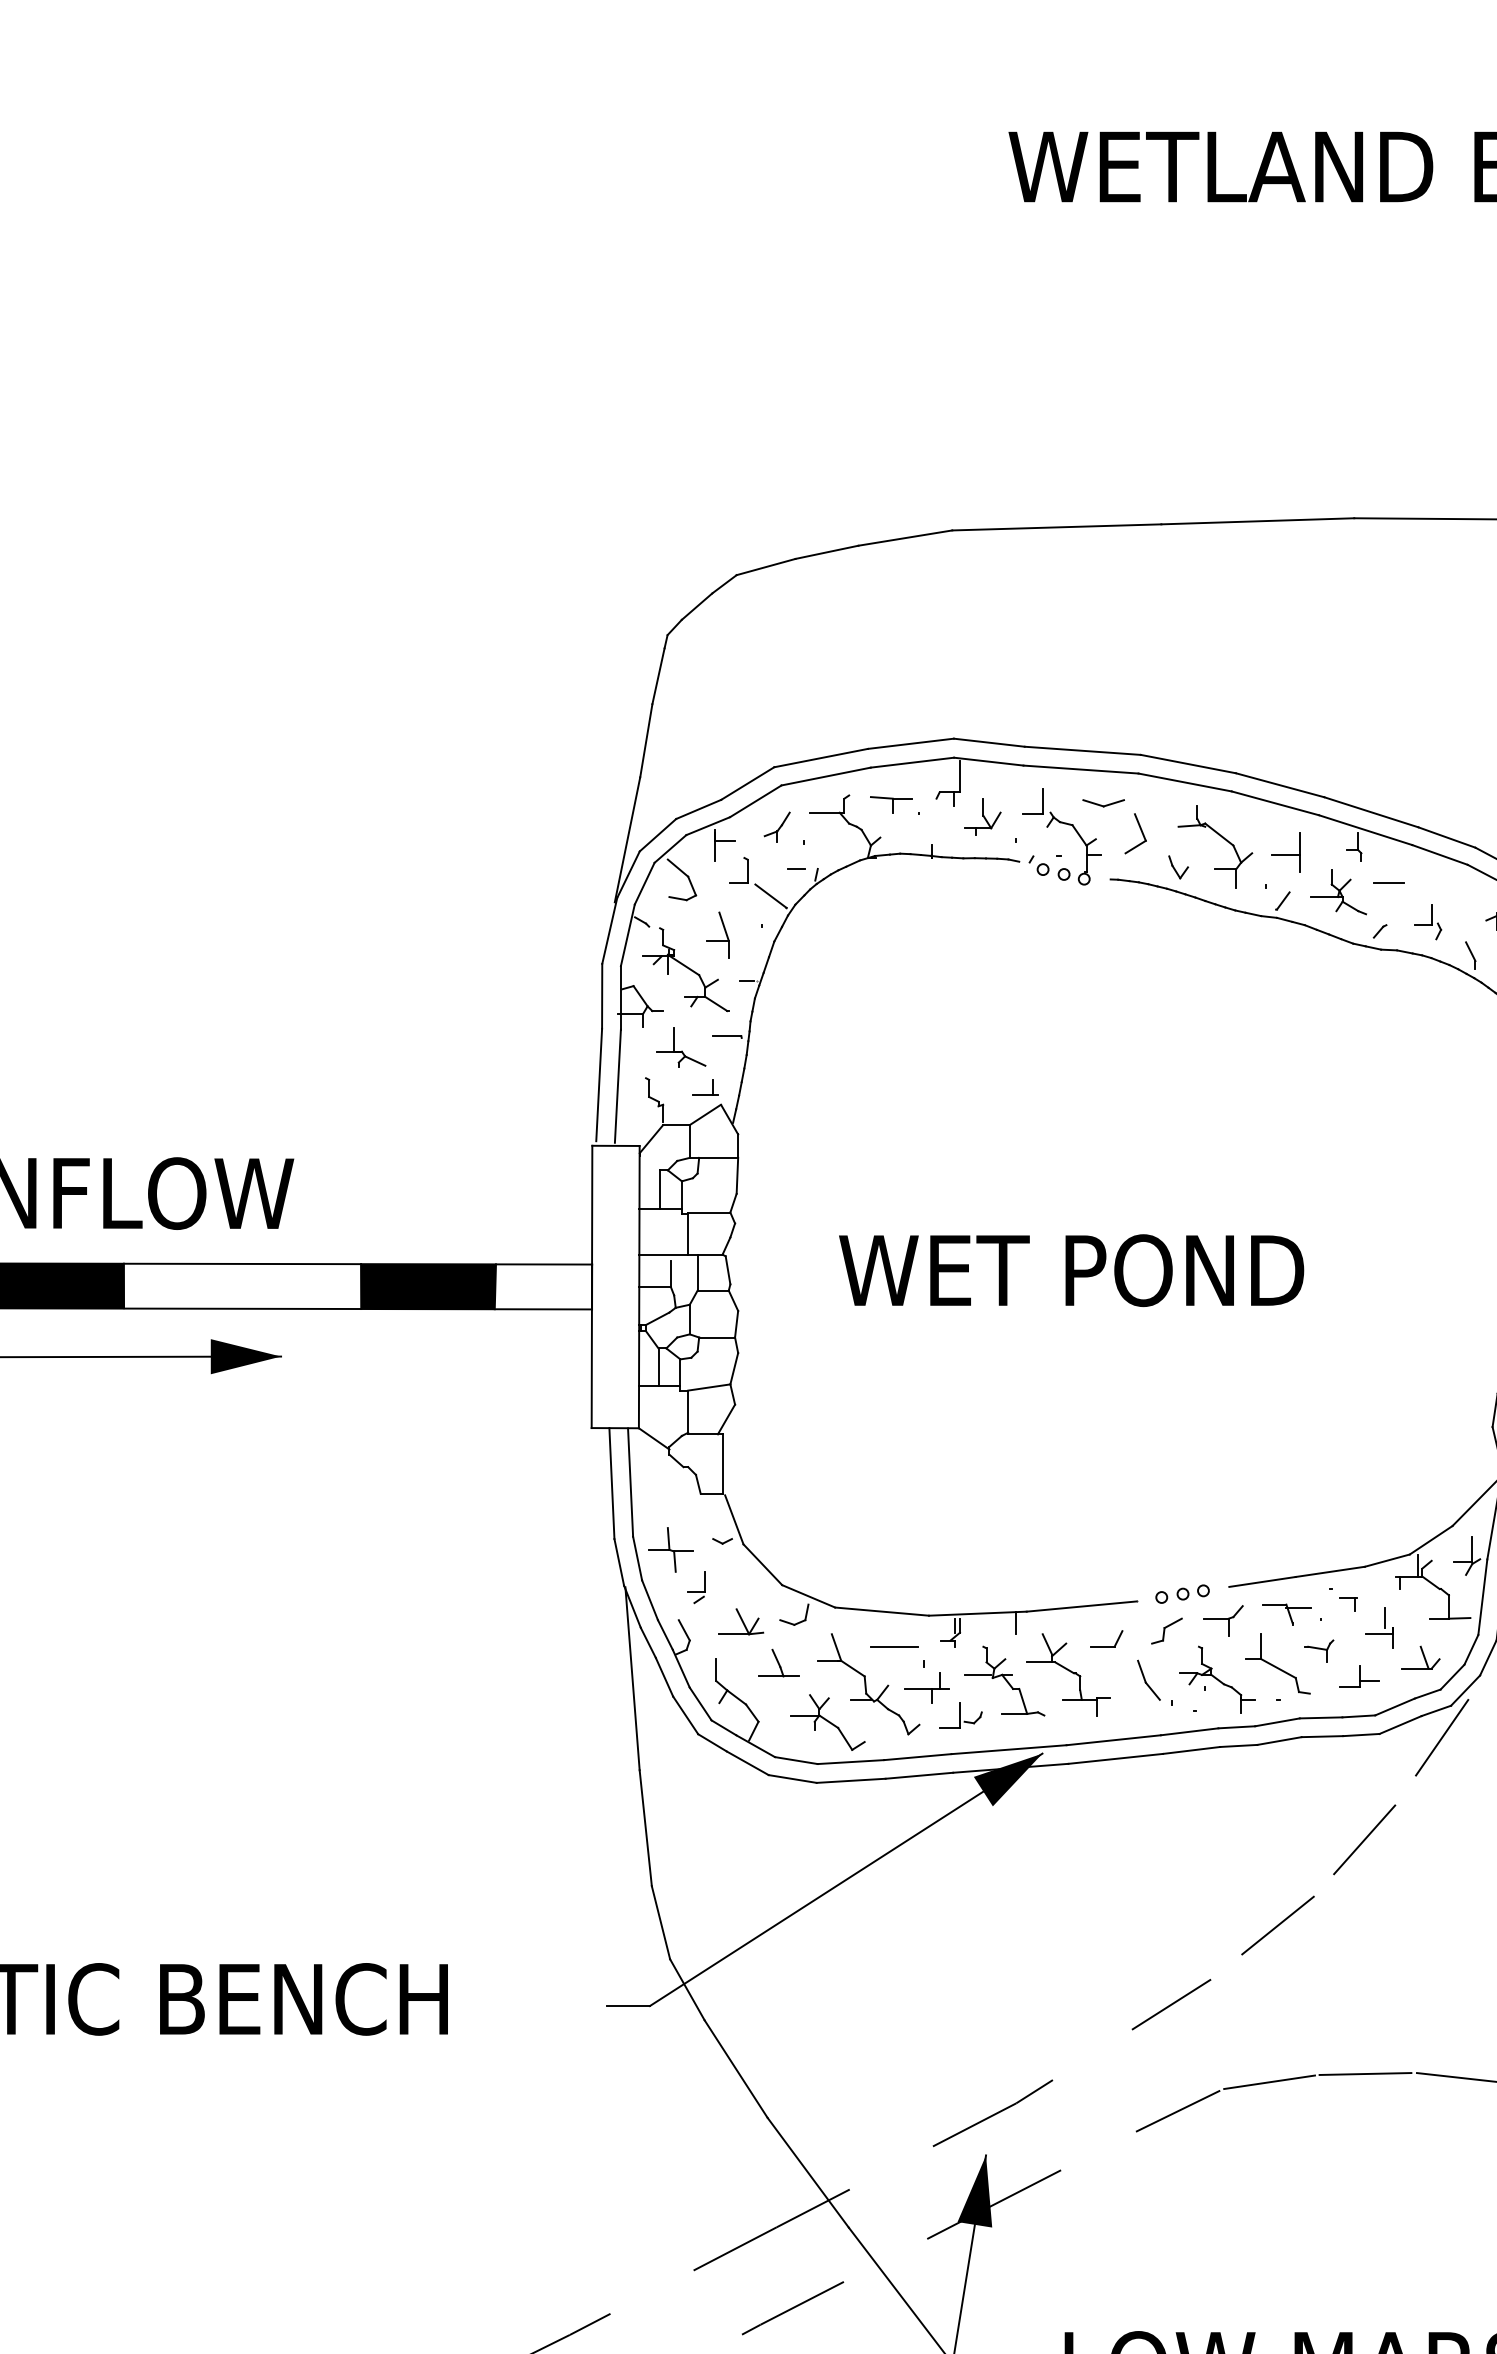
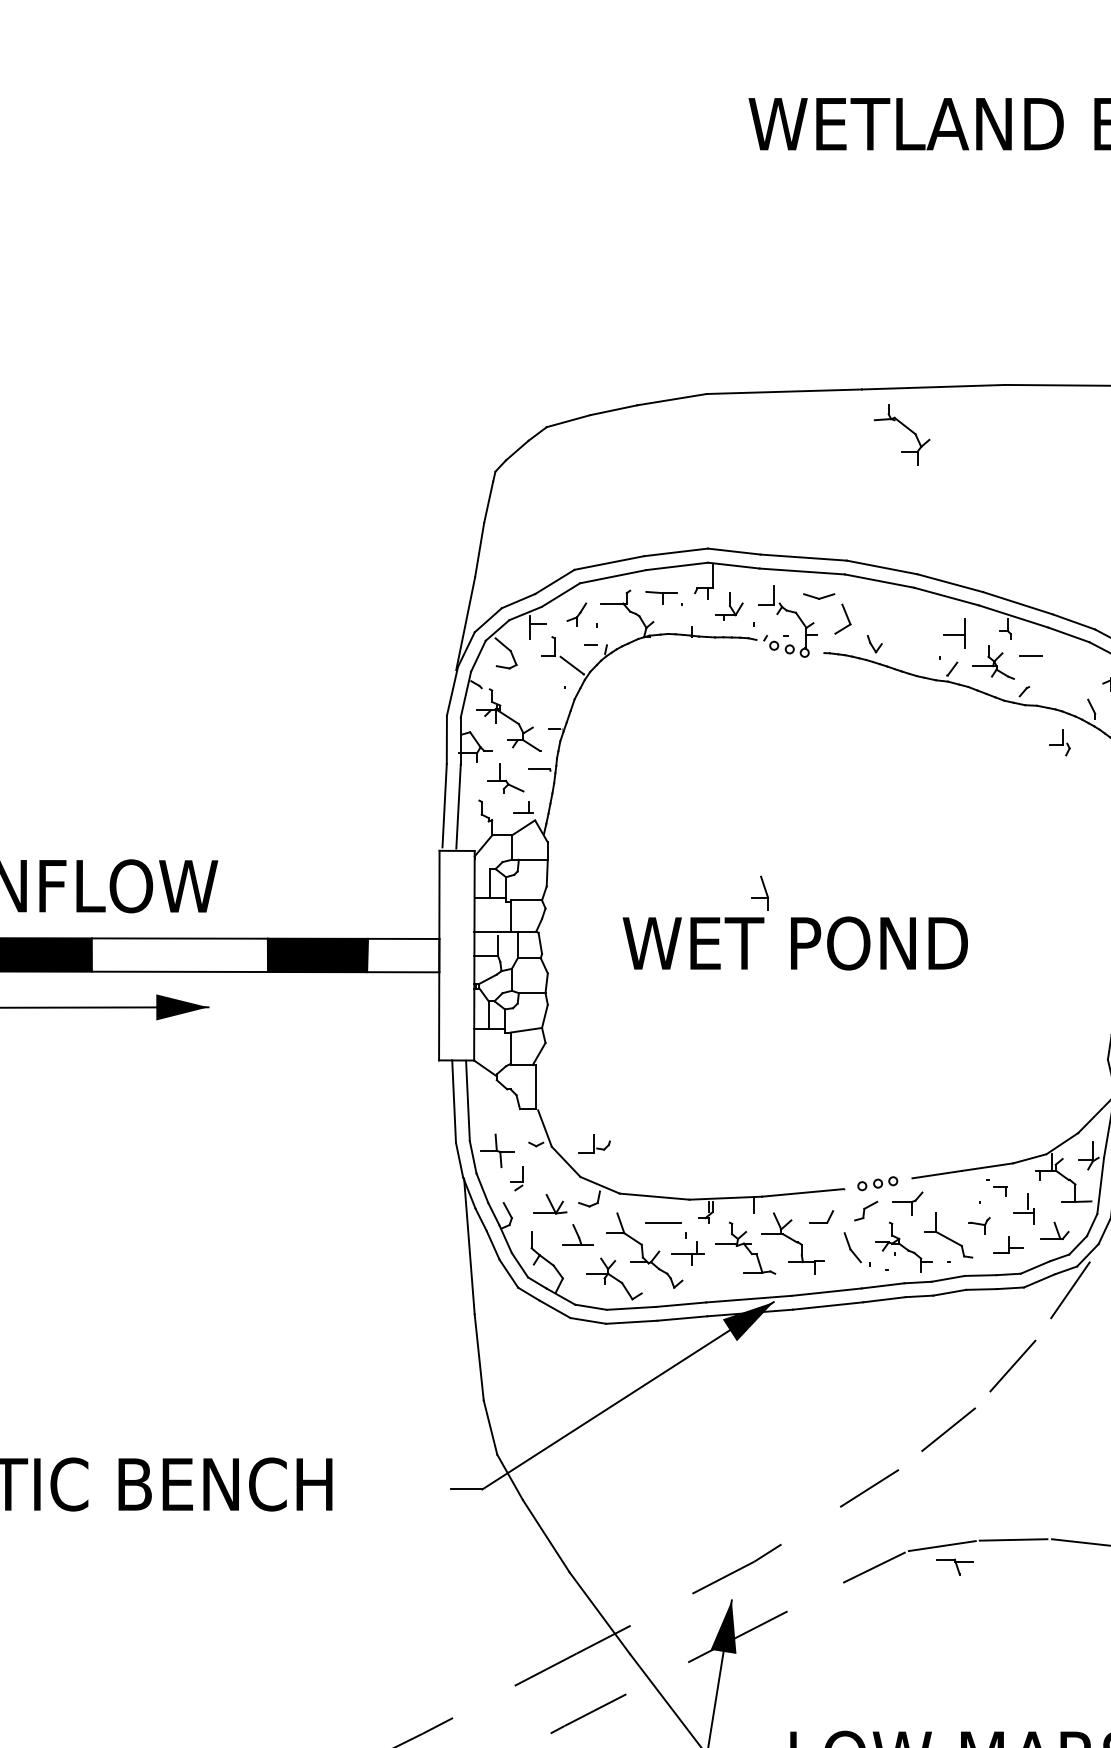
part: (1222, 838) -> (907, 428), moved
part: (1428, 922) -> (1060, 742), moved
part: (717, 934) -> (759, 892), moved
part: (1286, 1614) -> (954, 1567), moved
part: (960, 1715) -> (594, 1143), moved

